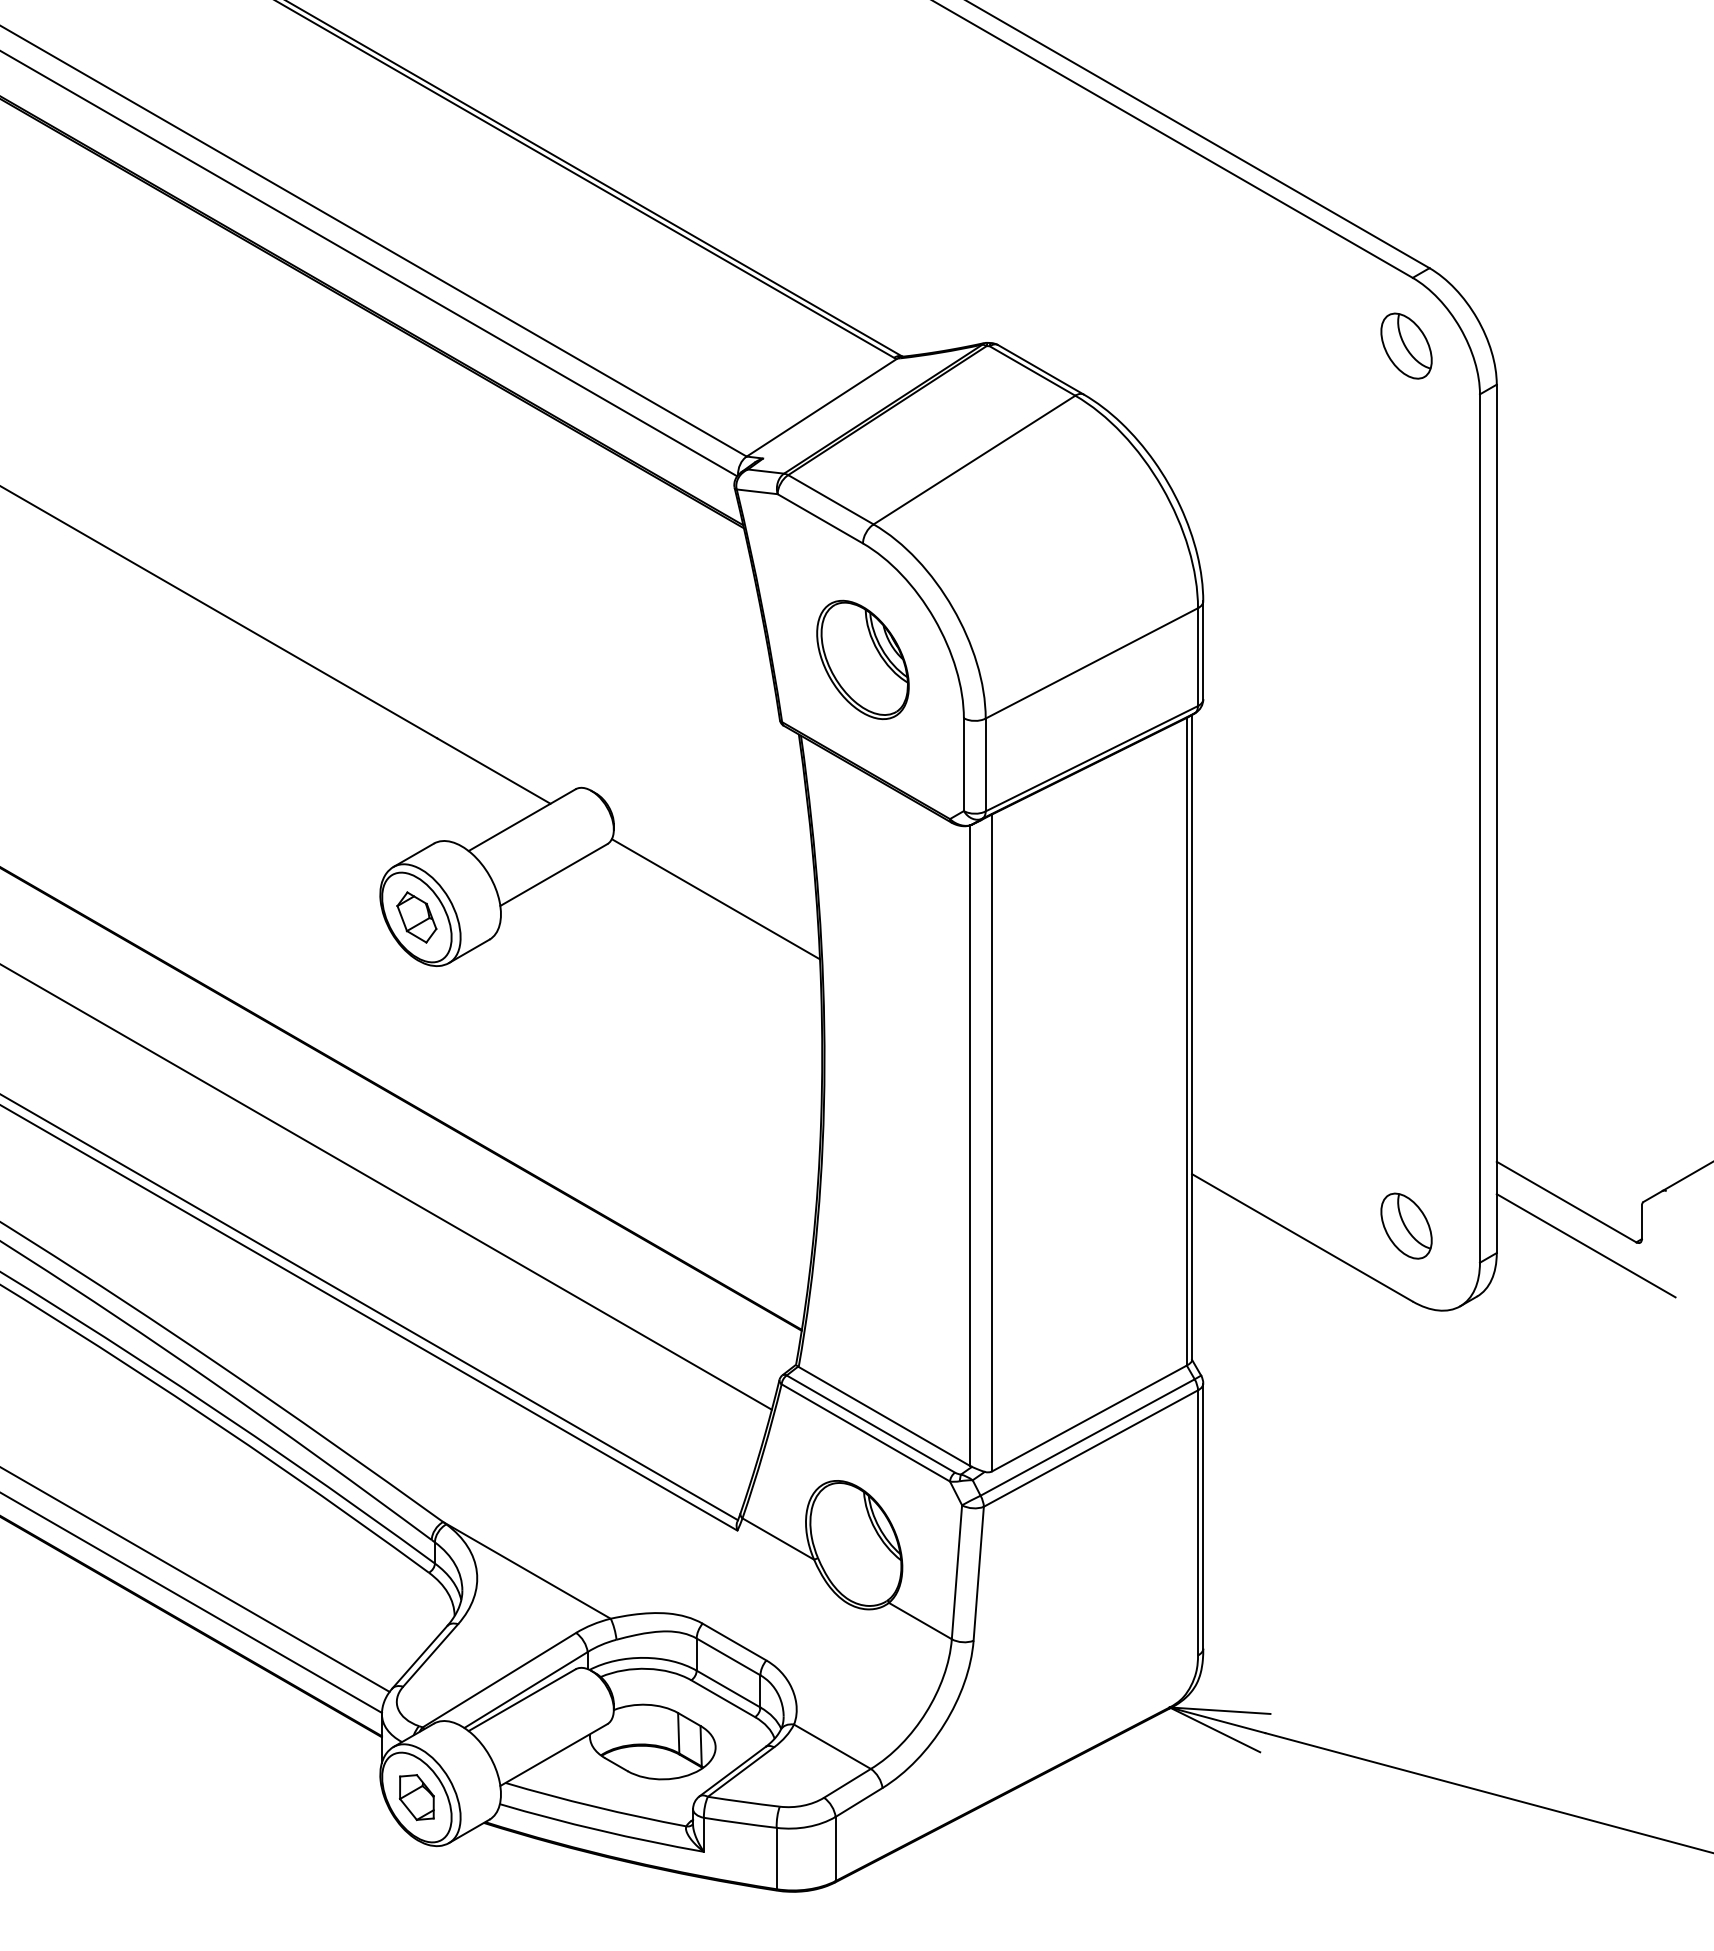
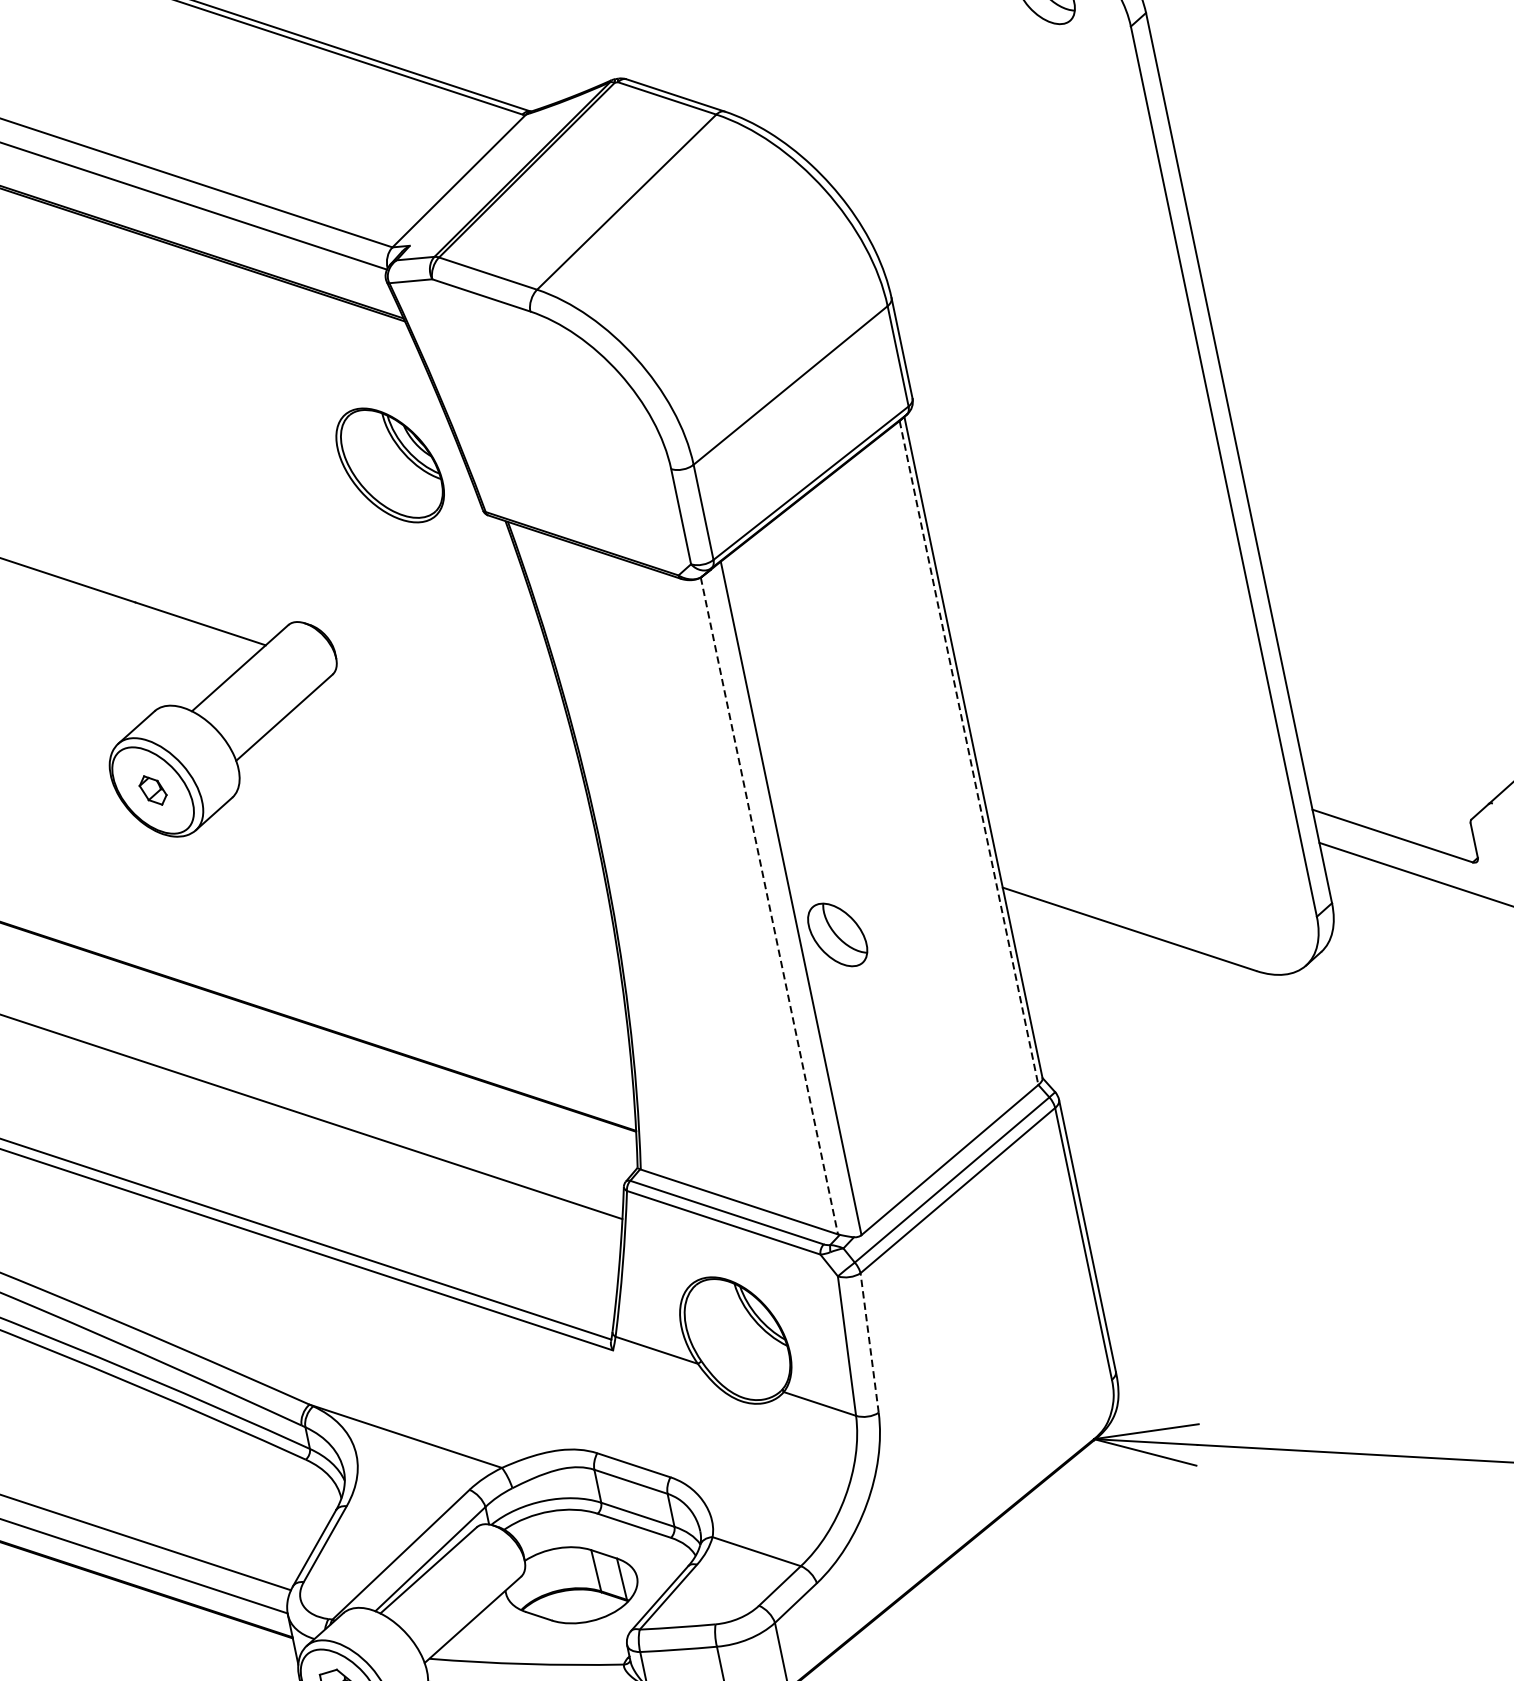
part: (862, 659) -> (389, 465), moved
line: (715, 899) -> (455, 708), removed
part: (416, 917) -> (152, 790), size x0.6
line: (1186, 1041) -> (968, 752), solid -> dashed
line: (970, 1146) -> (769, 906), solid -> dashed
part: (1406, 1225) -> (837, 934), moved
line: (978, 1573) -> (869, 1342), solid -> dashed

